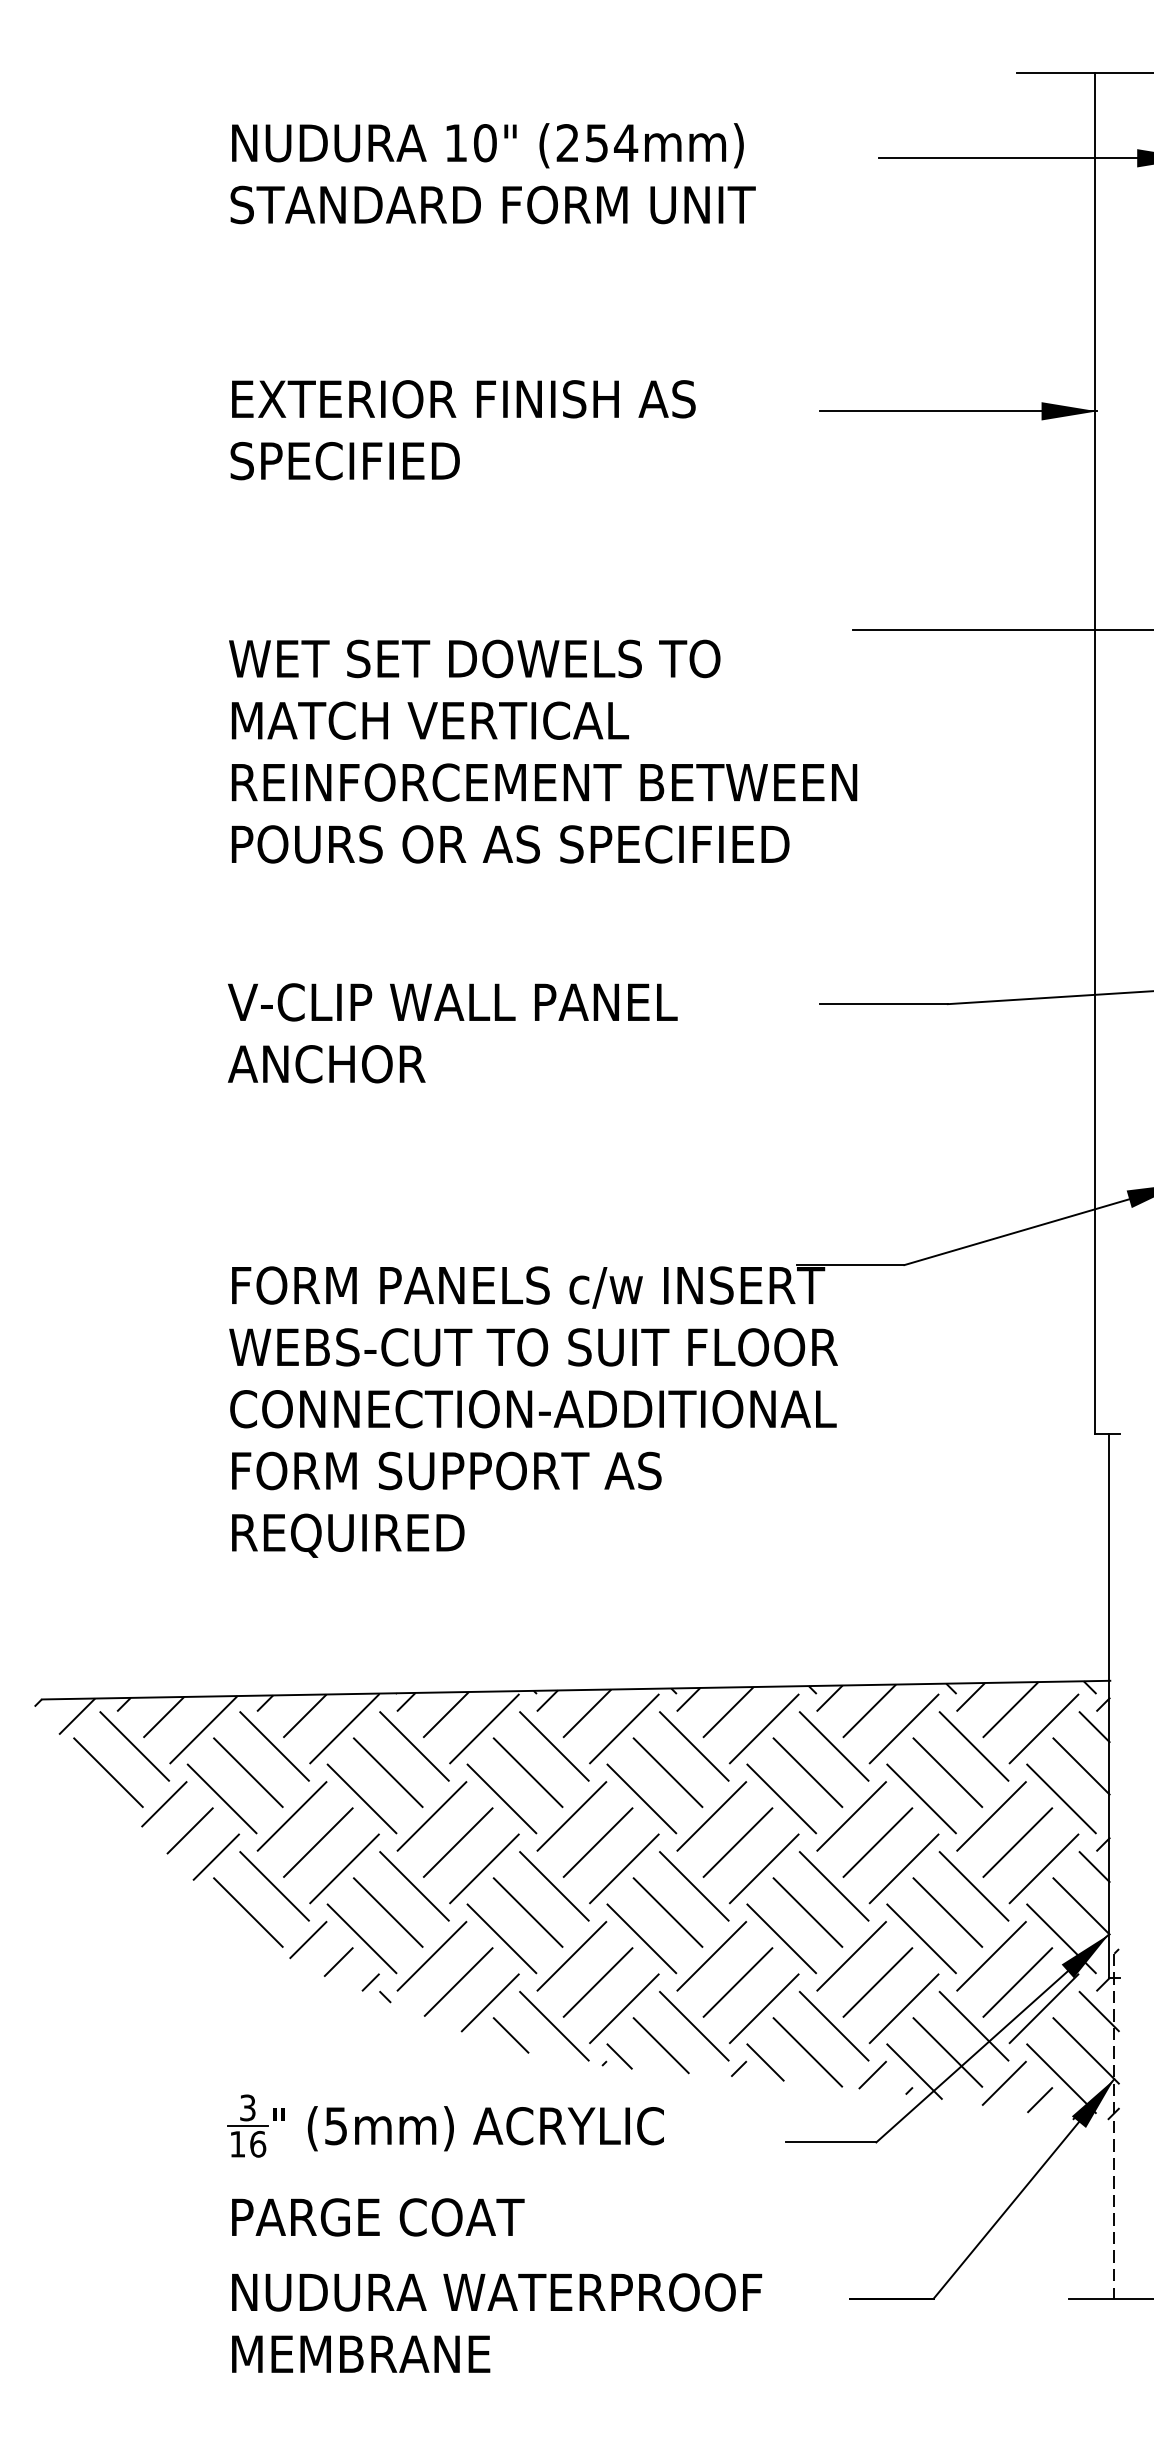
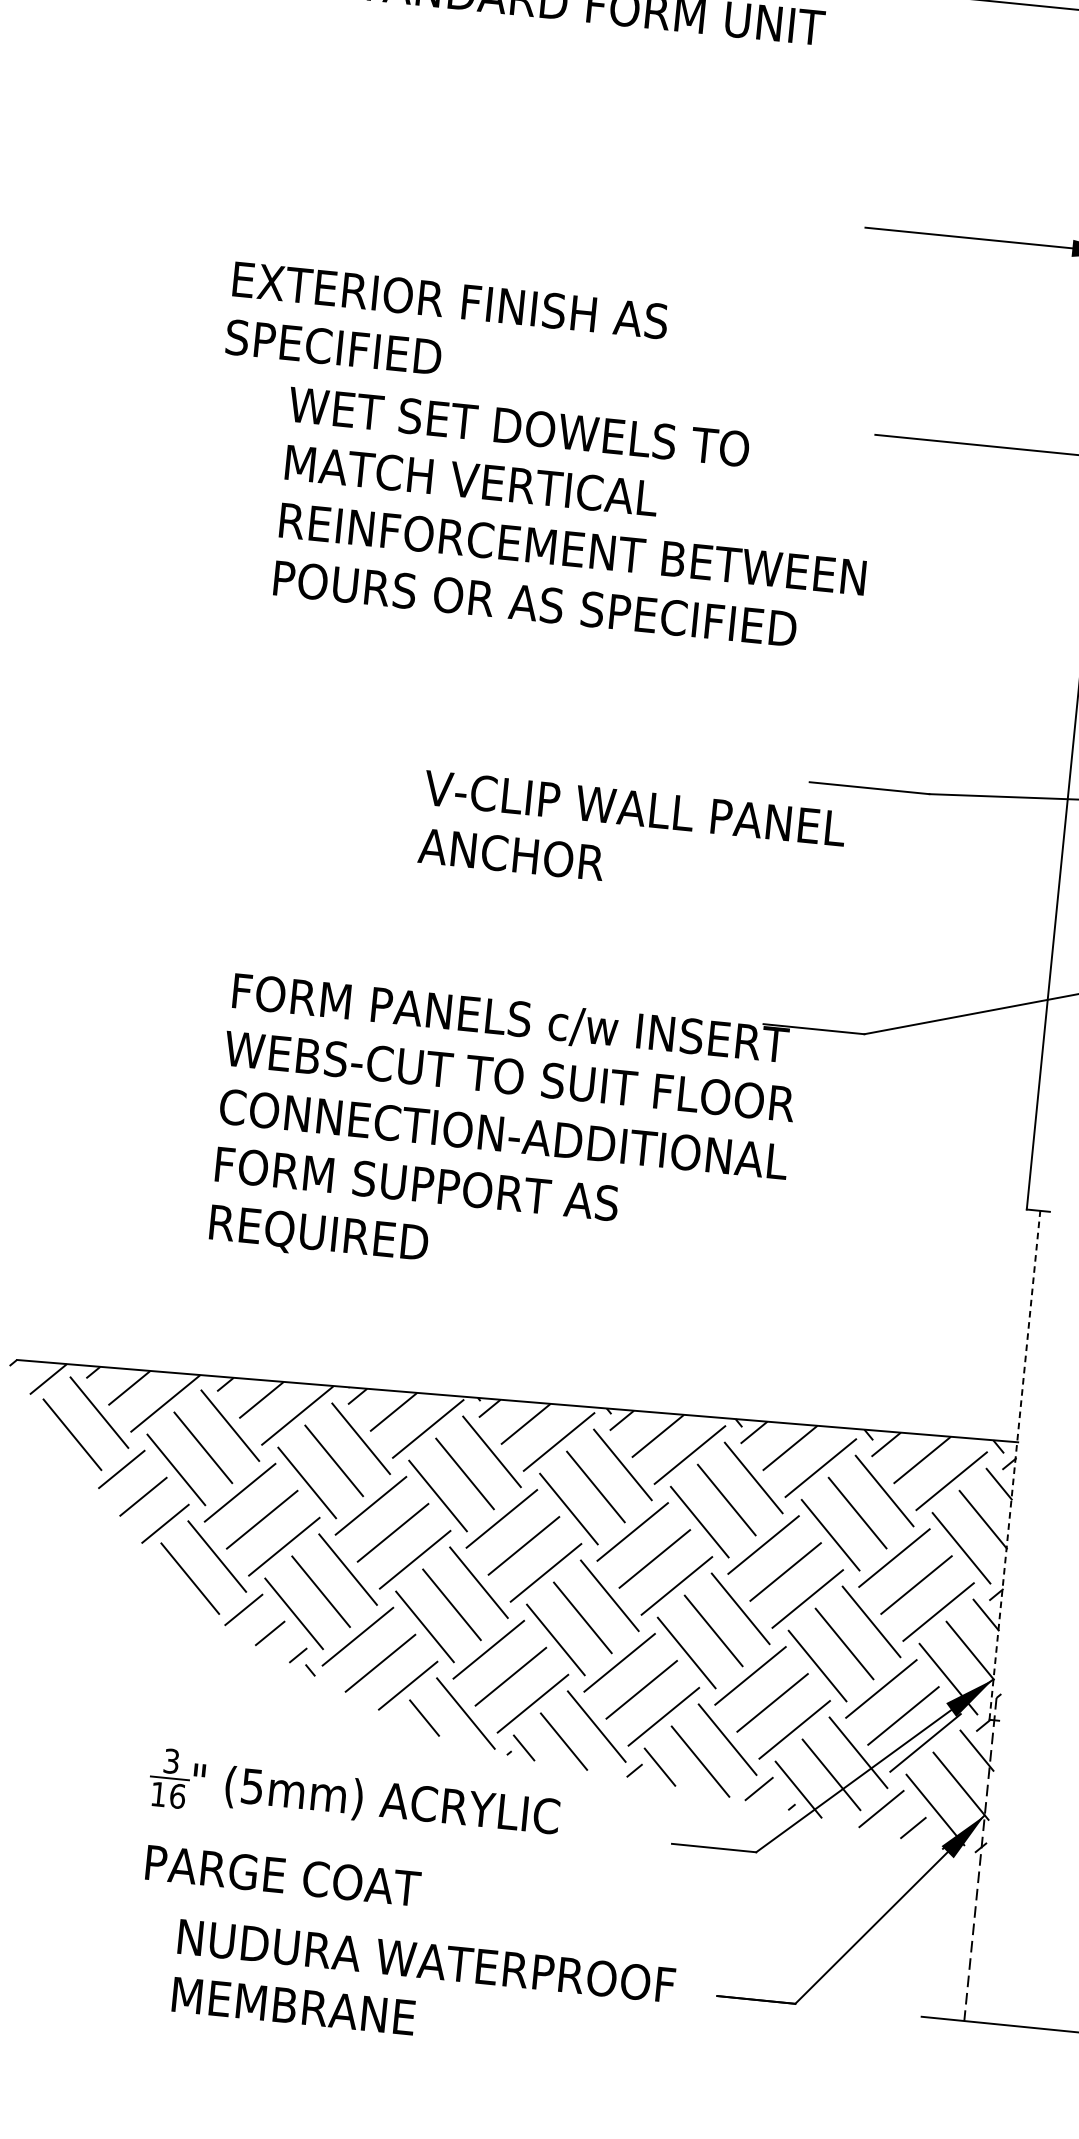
text: (462, 430) -> (446, 329), moved
text: (452, 1033) -> (631, 837), moved
line: (1109, 1705) -> (1015, 1465), solid -> dashed
text: (497, 2322) -> (424, 1989), moved

